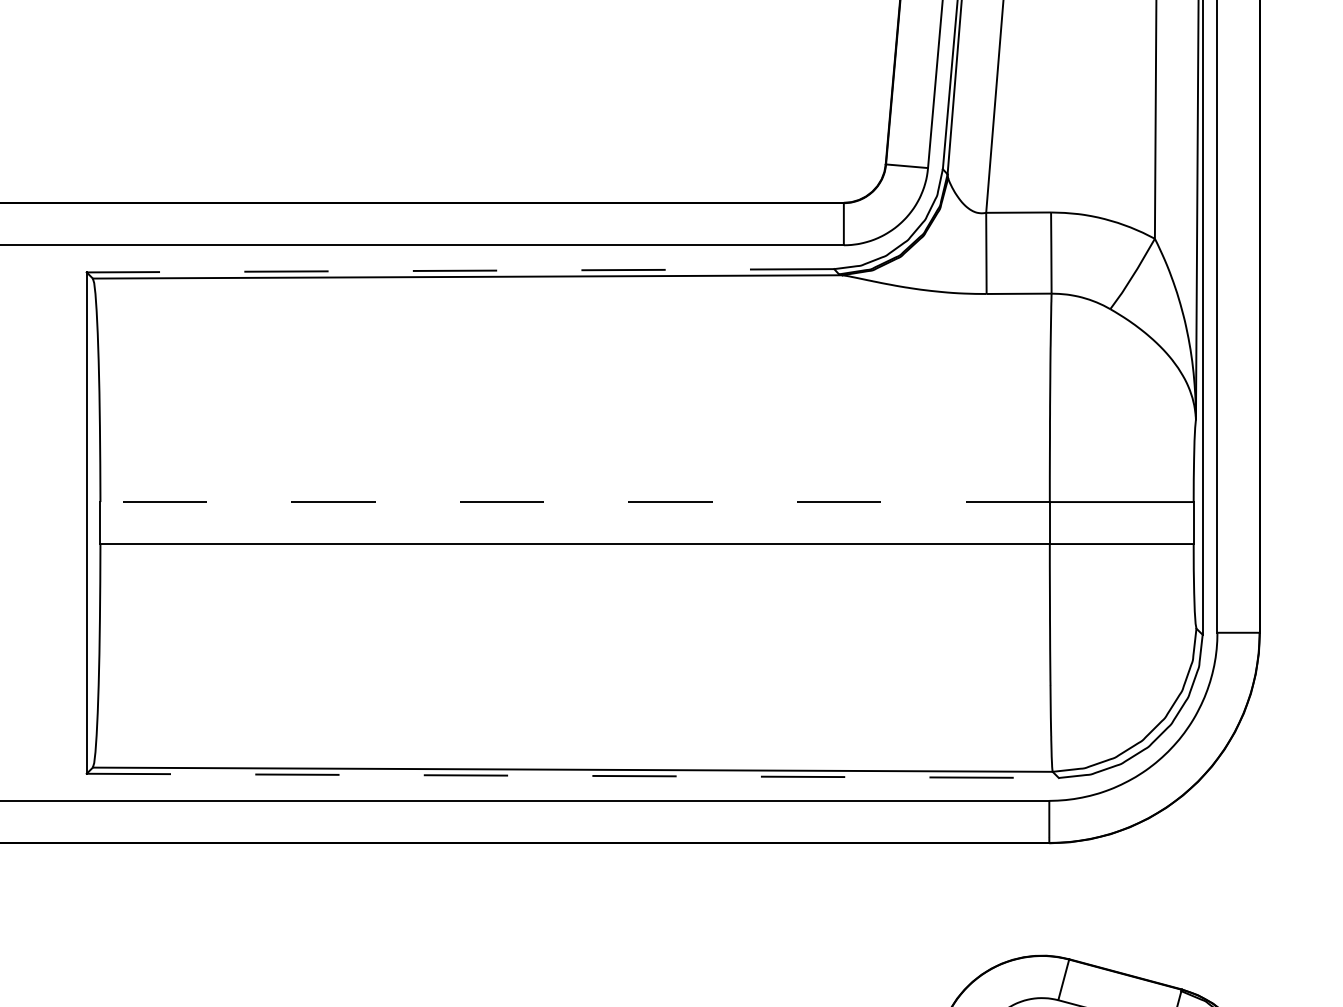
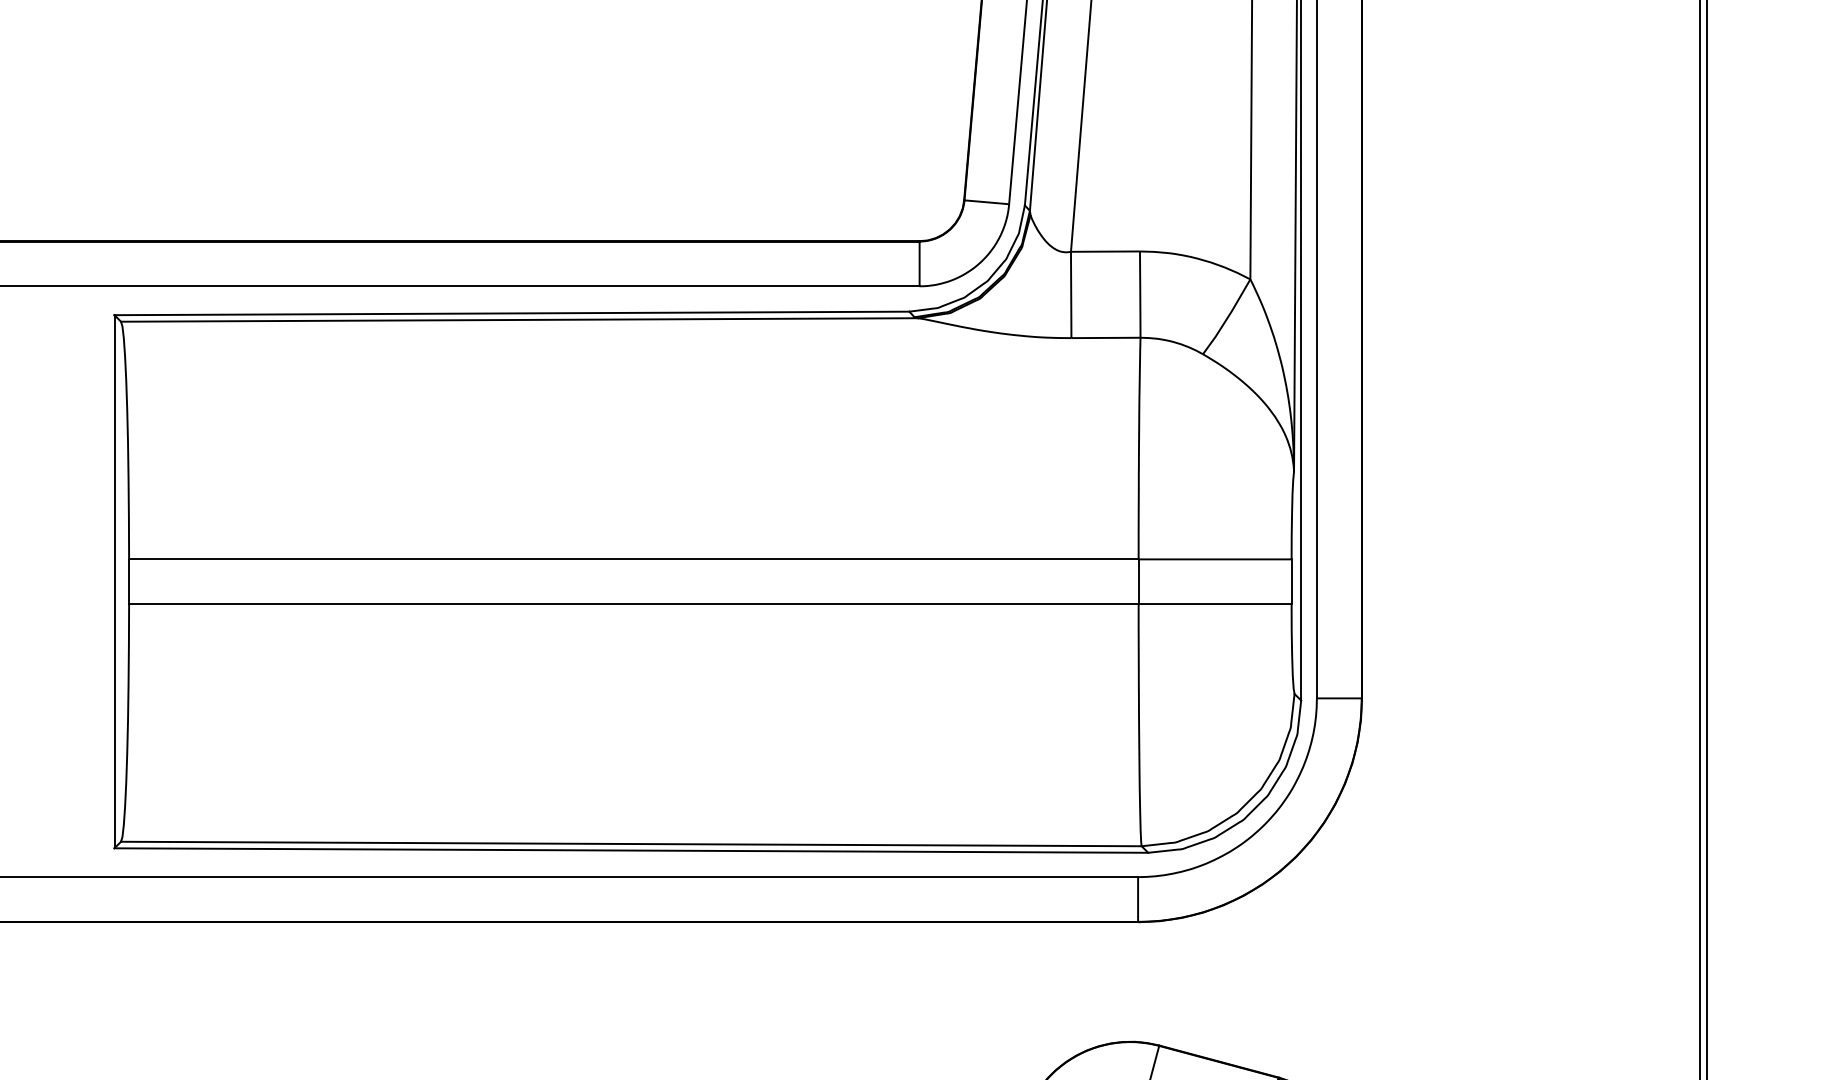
line: (460, 270) -> (511, 313), dashed -> solid
line: (574, 502) -> (633, 559), dashed -> solid
line: (572, 775) -> (631, 850), dashed -> solid

